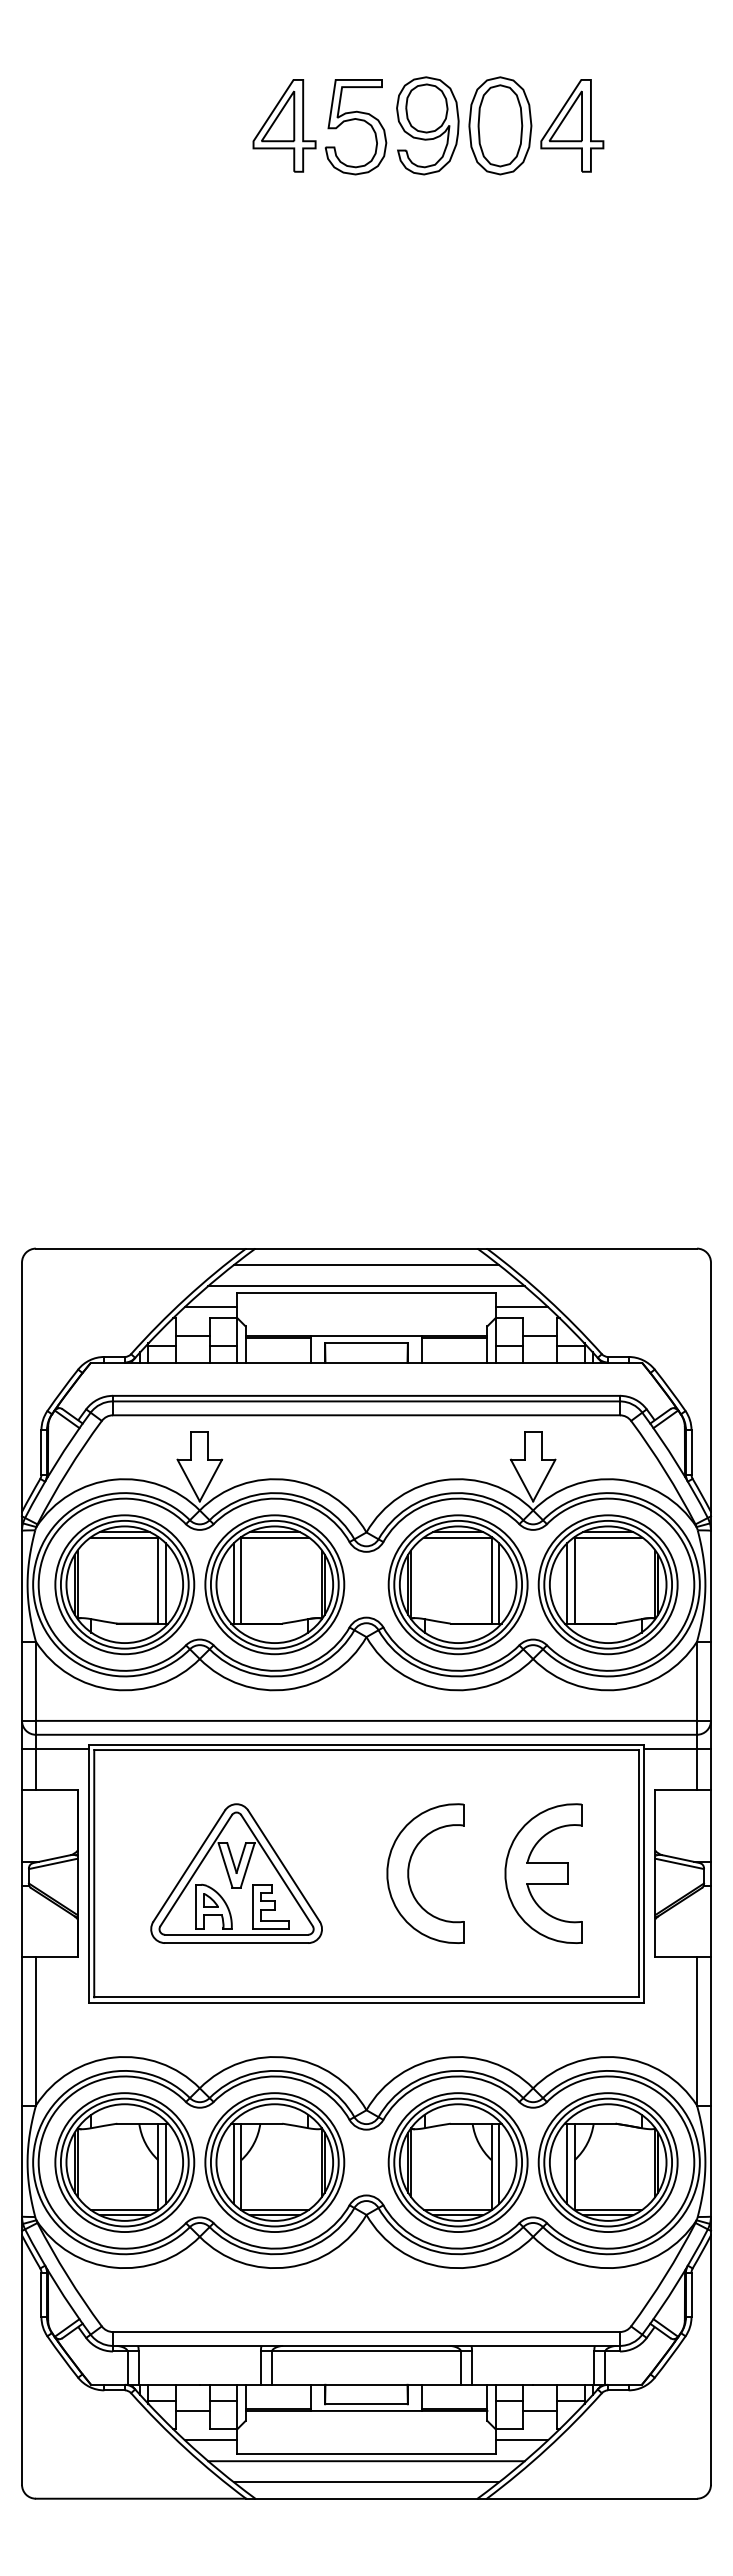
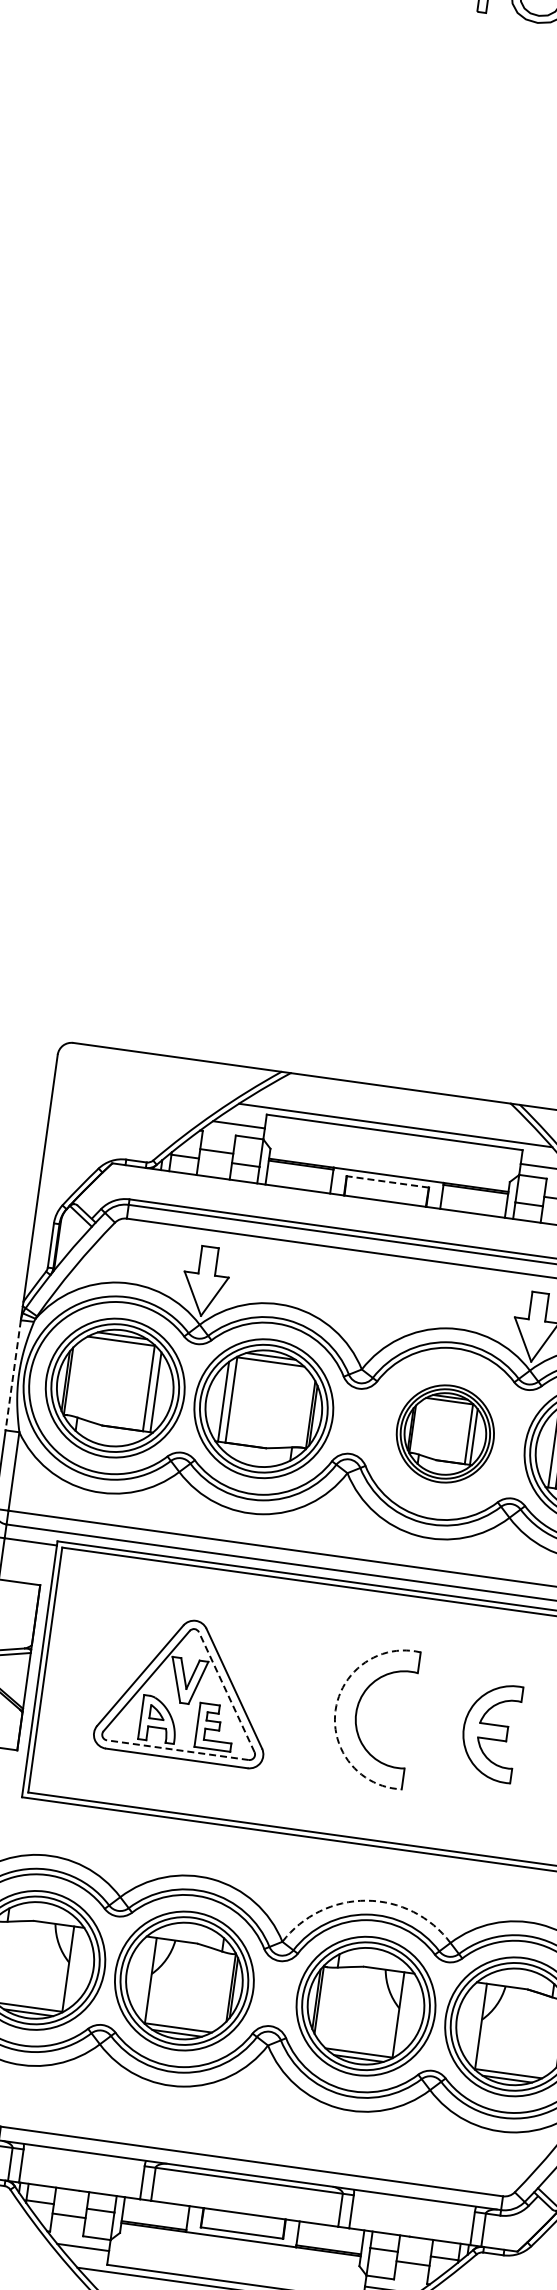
line: (366, 1265) -> (398, 1105), removed
line: (366, 1343) -> (387, 1182), solid -> dashed
part: (457, 1584) -> (444, 1433), size x0.7
line: (22, 1586) -> (13, 1375), solid -> dashed
line: (276, 1870) -> (226, 1691), solid -> dashed
arc: (387, 1873) -> (335, 1710), solid -> dashed
part: (543, 1873) -> (490, 1731), size x0.7
line: (236, 1934) -> (177, 1749), solid -> dashed
arc: (444, 2057) -> (366, 1900), solid -> dashed
line: (165, 2163) -> (76, 1966), removed
line: (233, 2163) -> (143, 1976), removed
line: (499, 2163) -> (406, 2012), removed
line: (567, 2163) -> (474, 2022), removed

